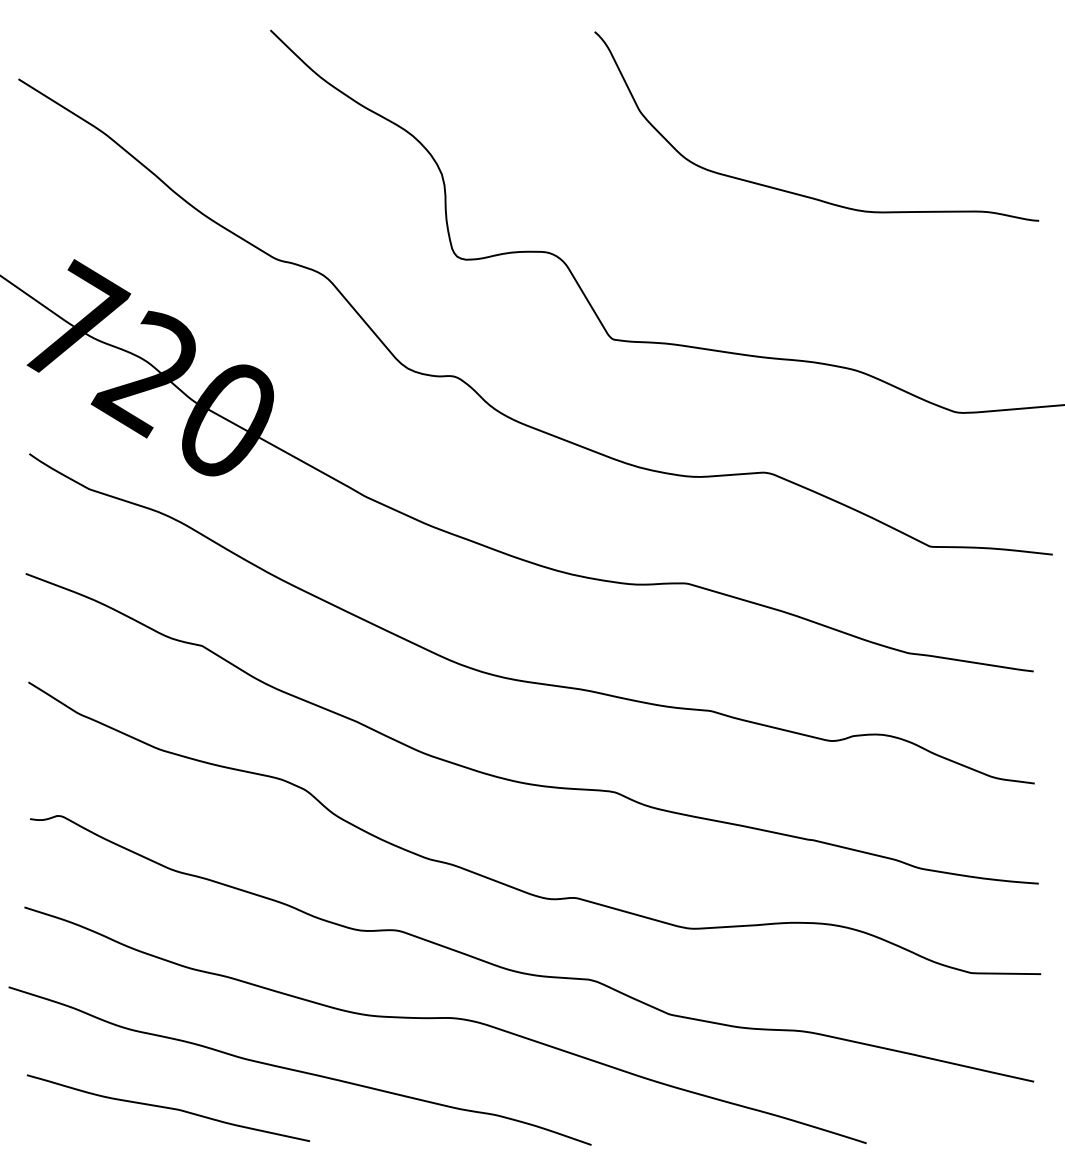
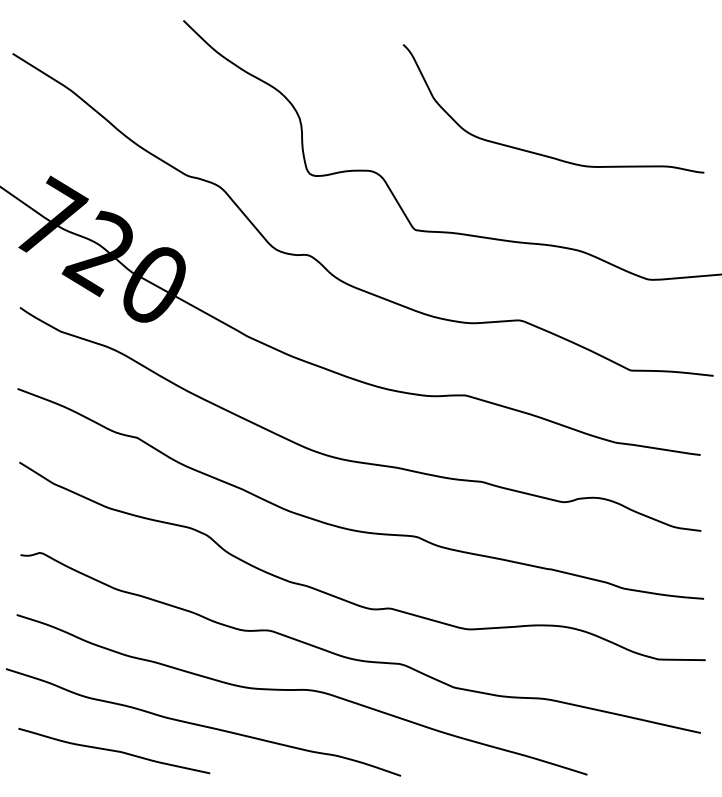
curve: (797, 192) -> (540, 153), moved

